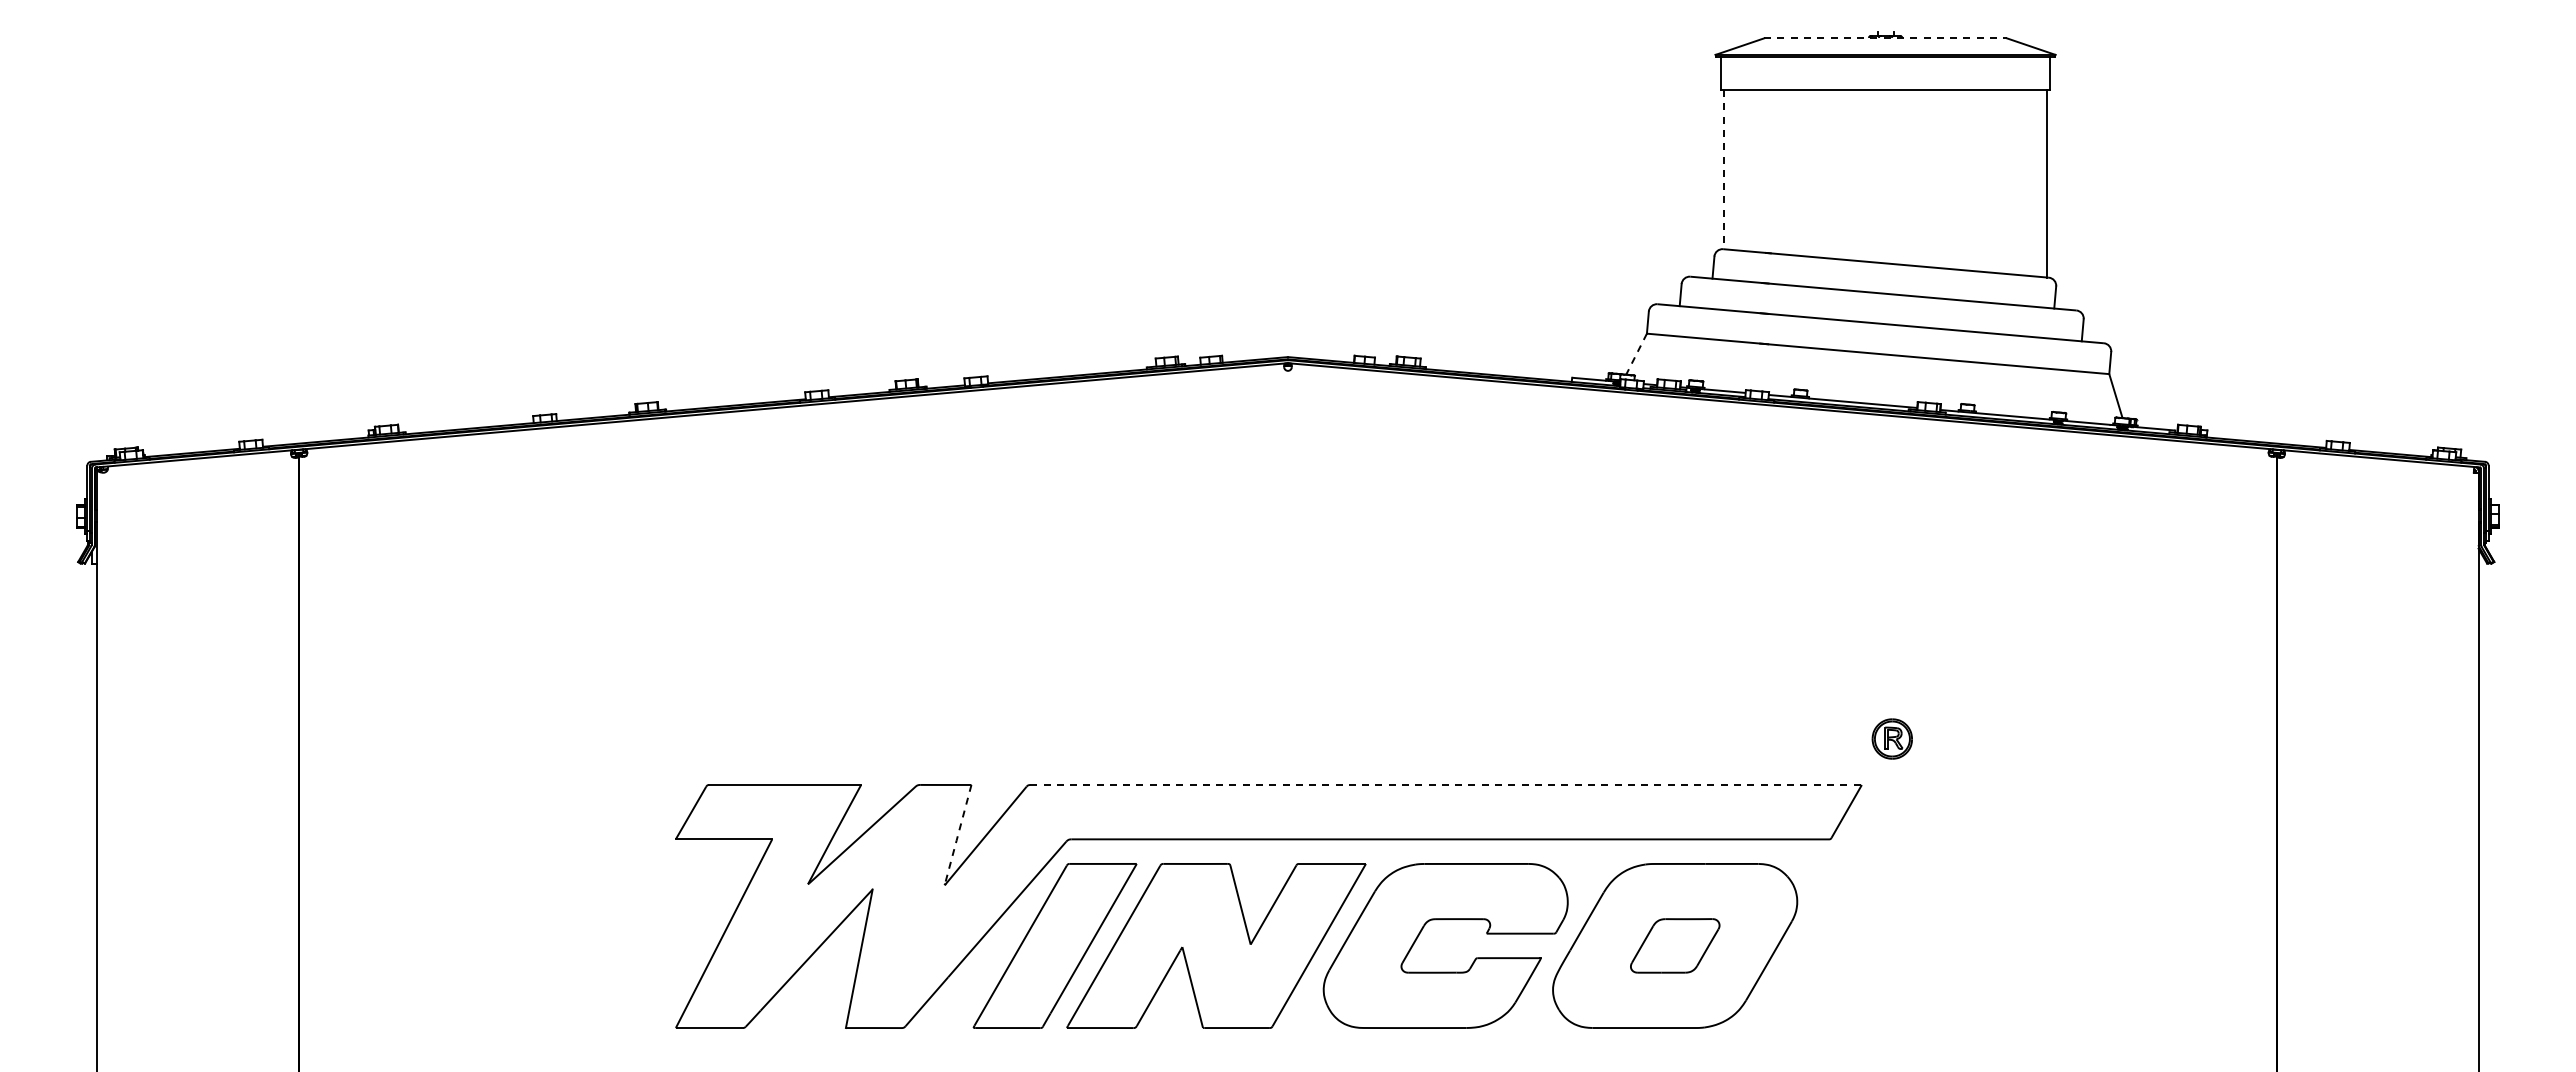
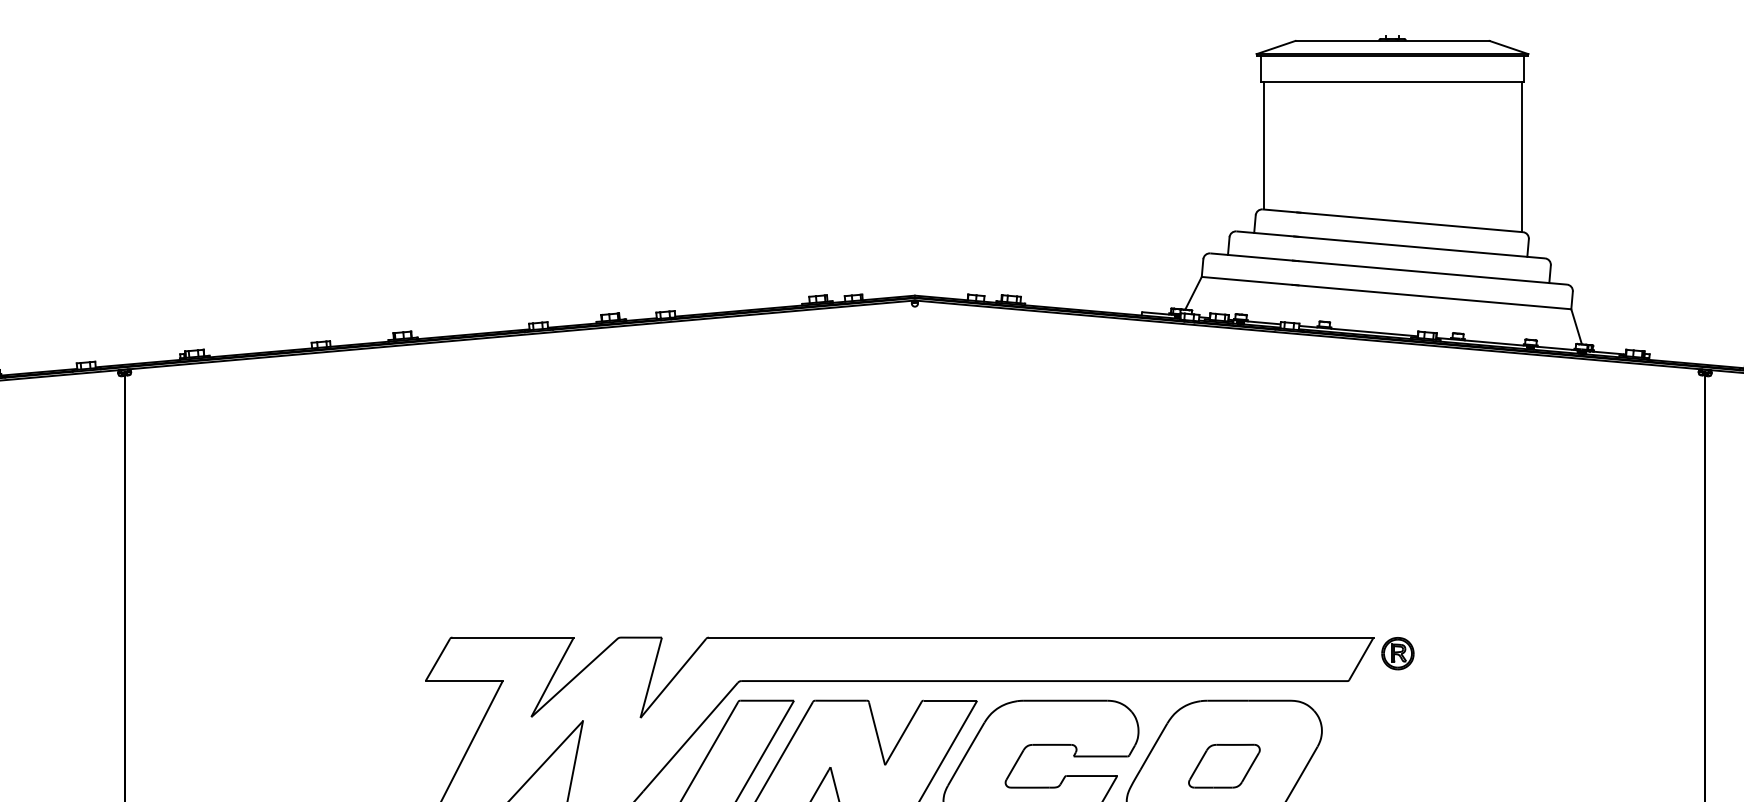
line: (1886, 38) -> (1393, 41), dashed -> solid
line: (1724, 169) -> (1263, 145), dashed -> solid
line: (1636, 354) -> (1193, 293), dashed -> solid
part: (1891, 738) -> (1397, 653), moved
line: (1446, 785) -> (1041, 638), dashed -> solid
line: (957, 835) -> (650, 678), dashed -> solid

